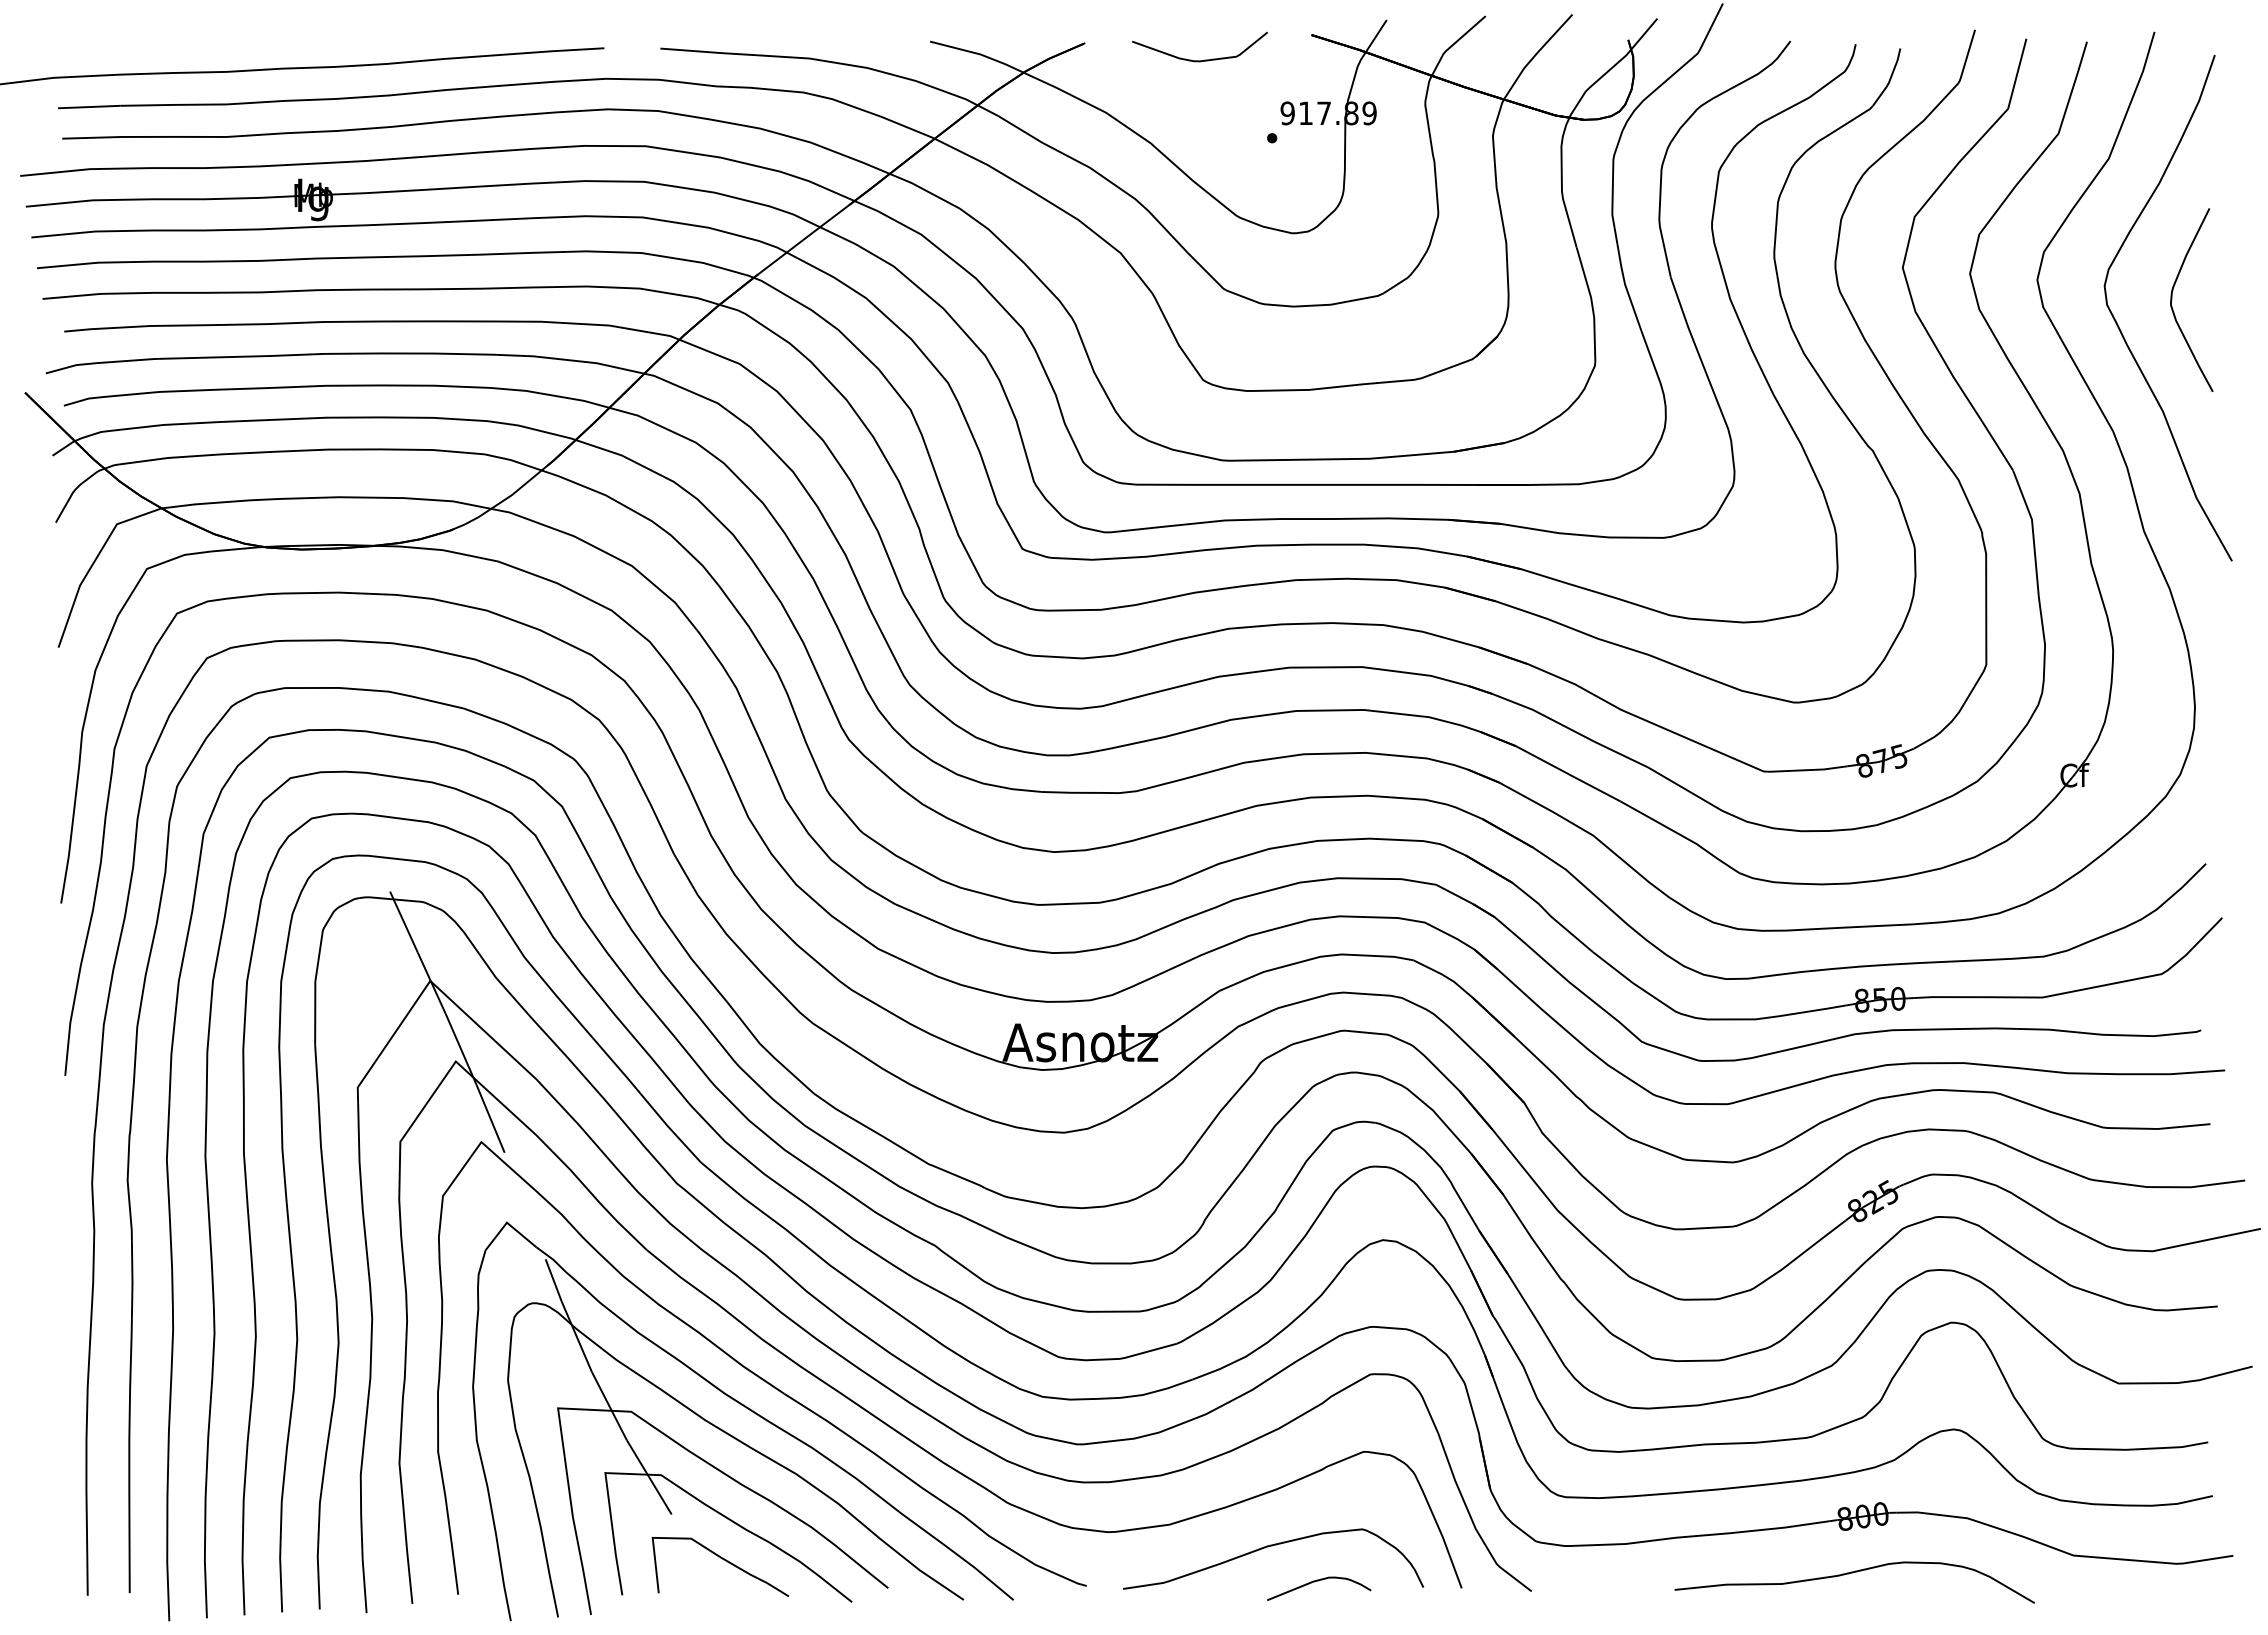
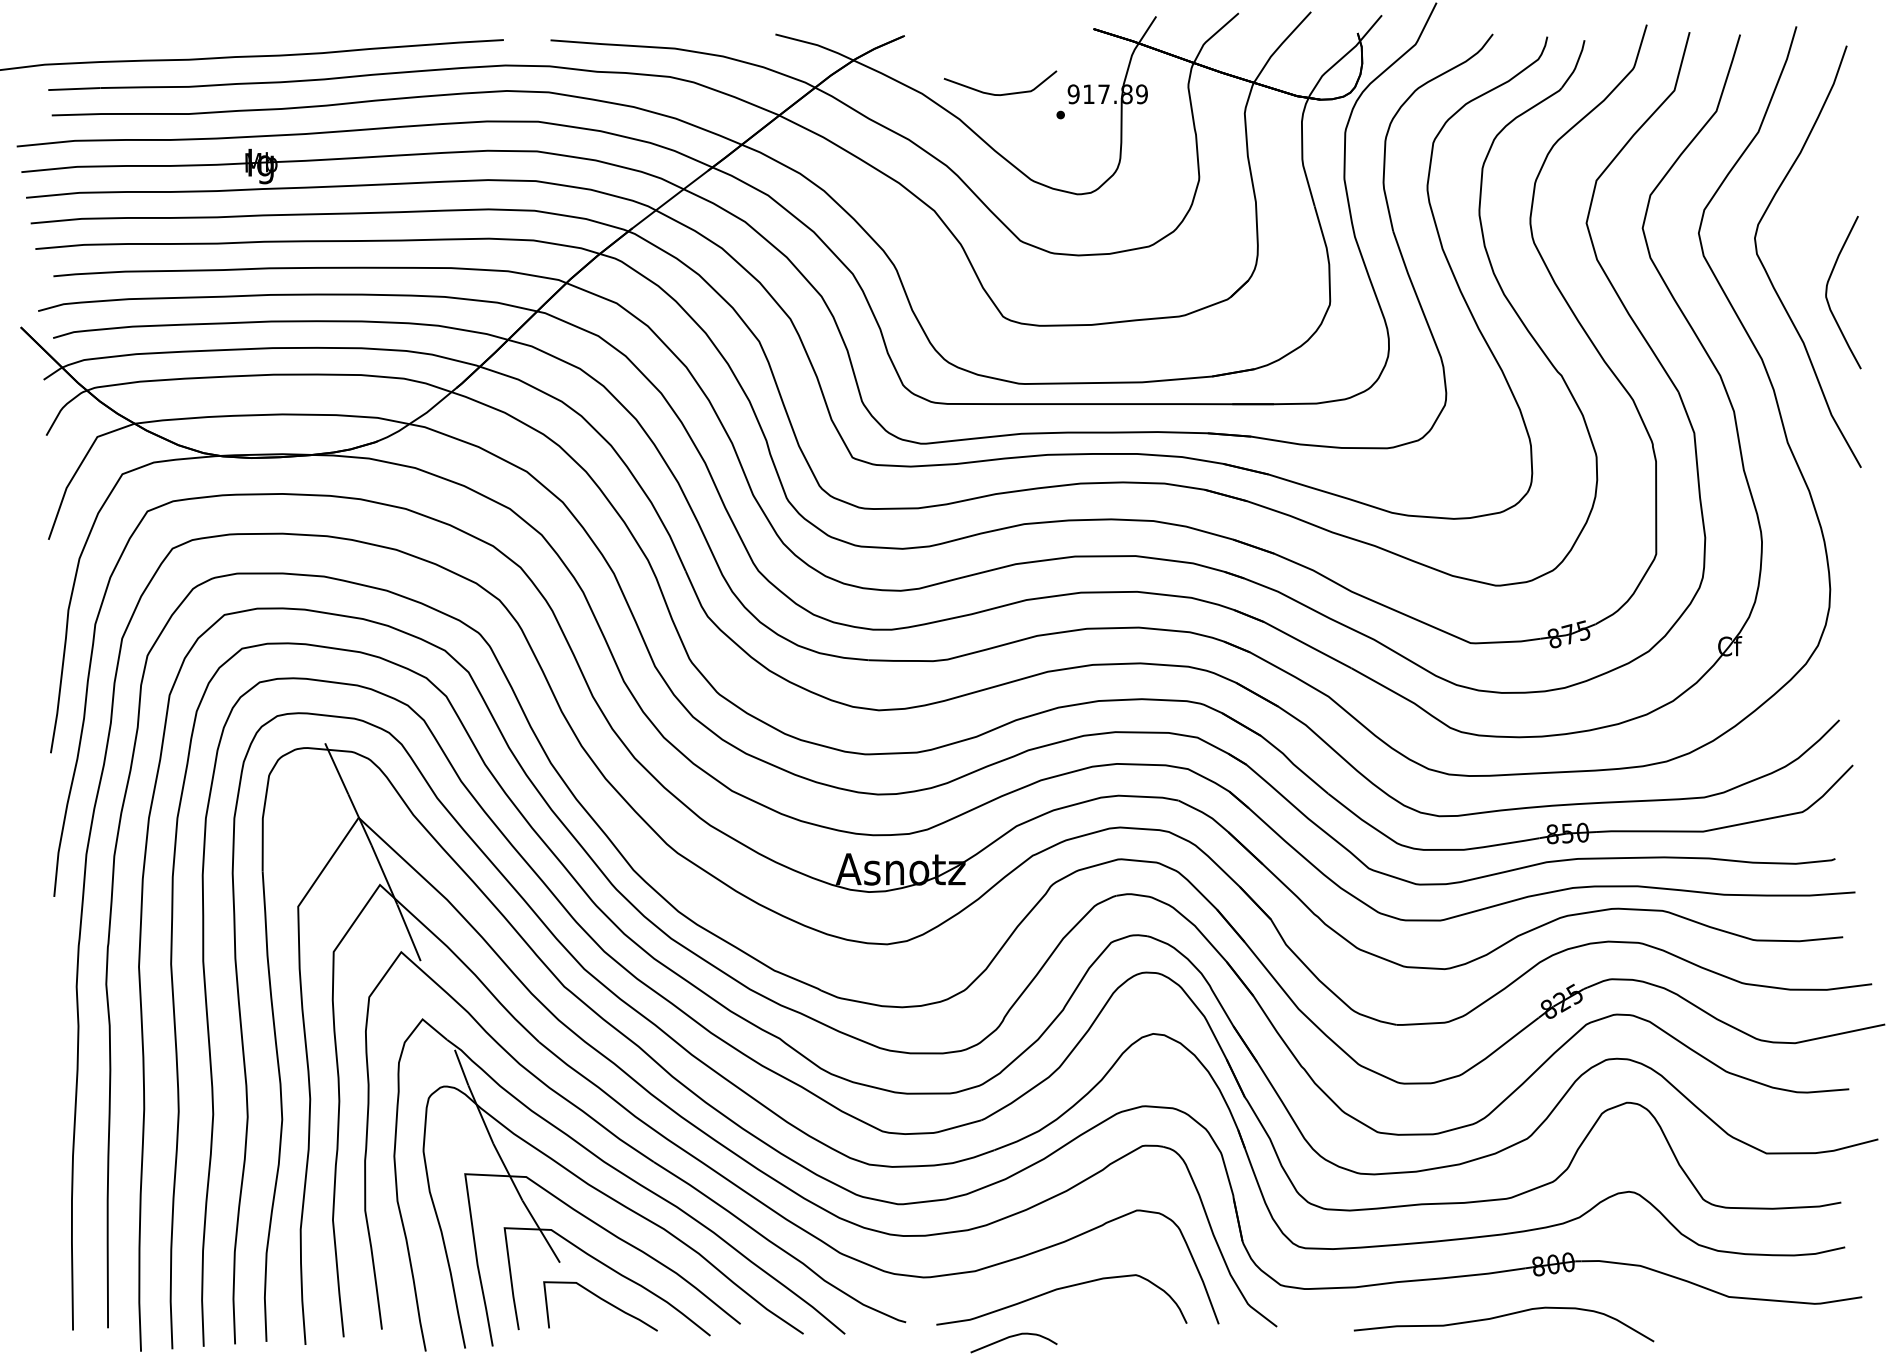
curve: (1204, 59) -> (1004, 93), moved
curve: (2172, 300) -> (1827, 292), moved
curve: (1853, 1573) -> (1502, 1316), moved
curve: (1318, 1581) -> (1013, 1336), moved

